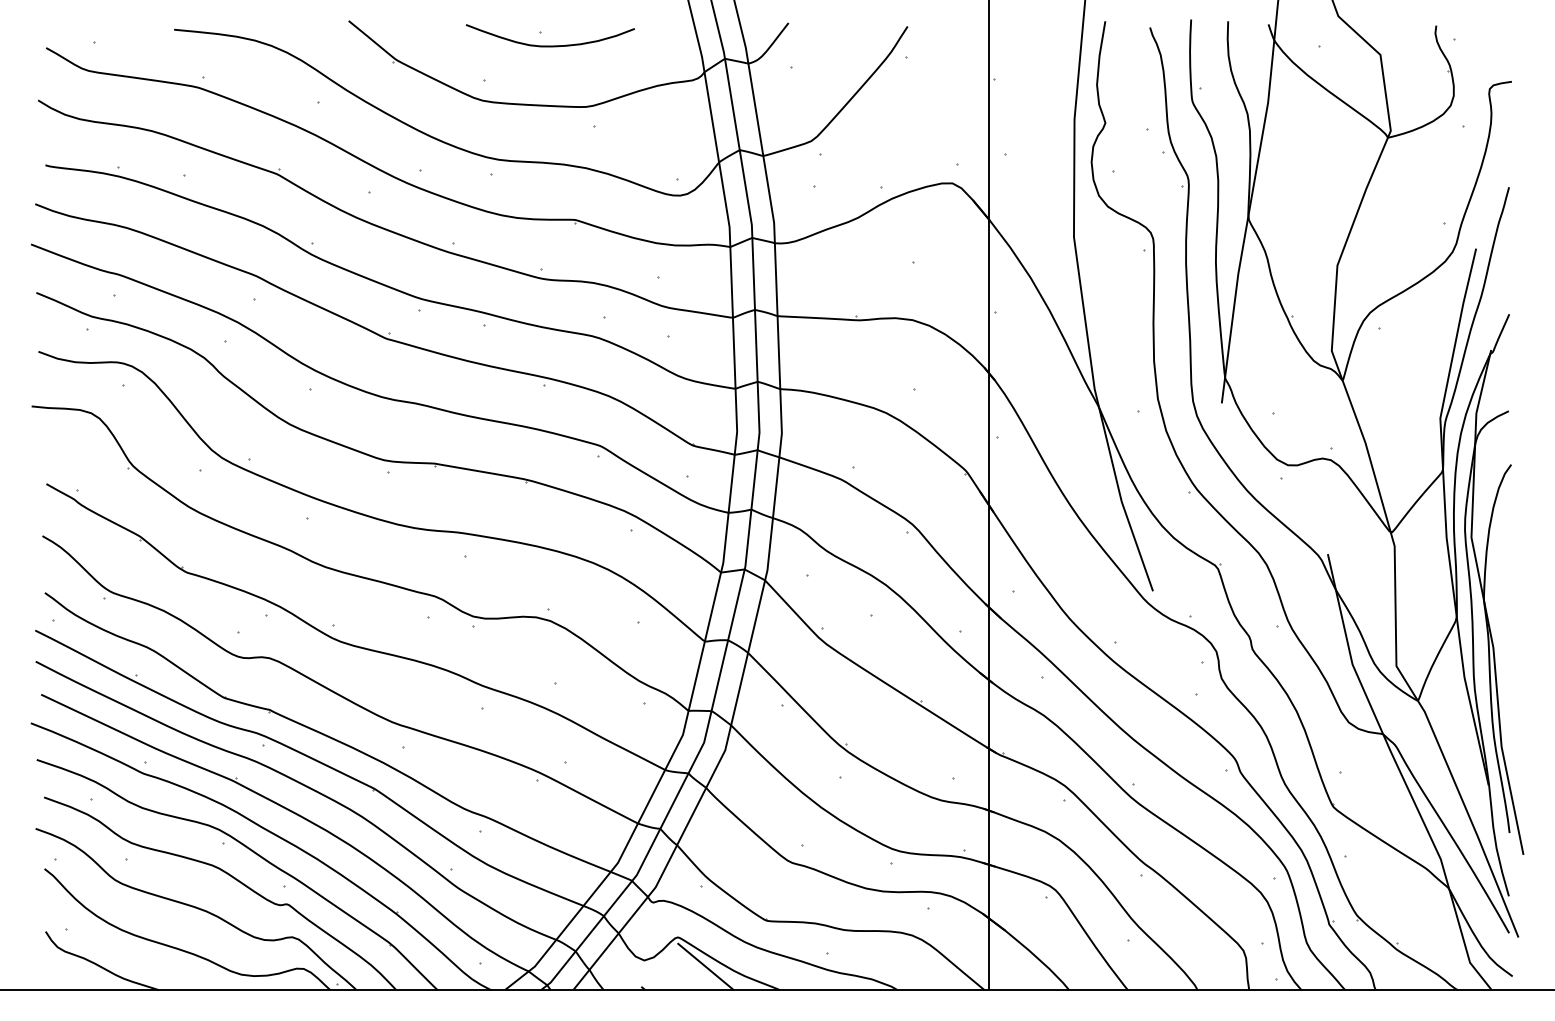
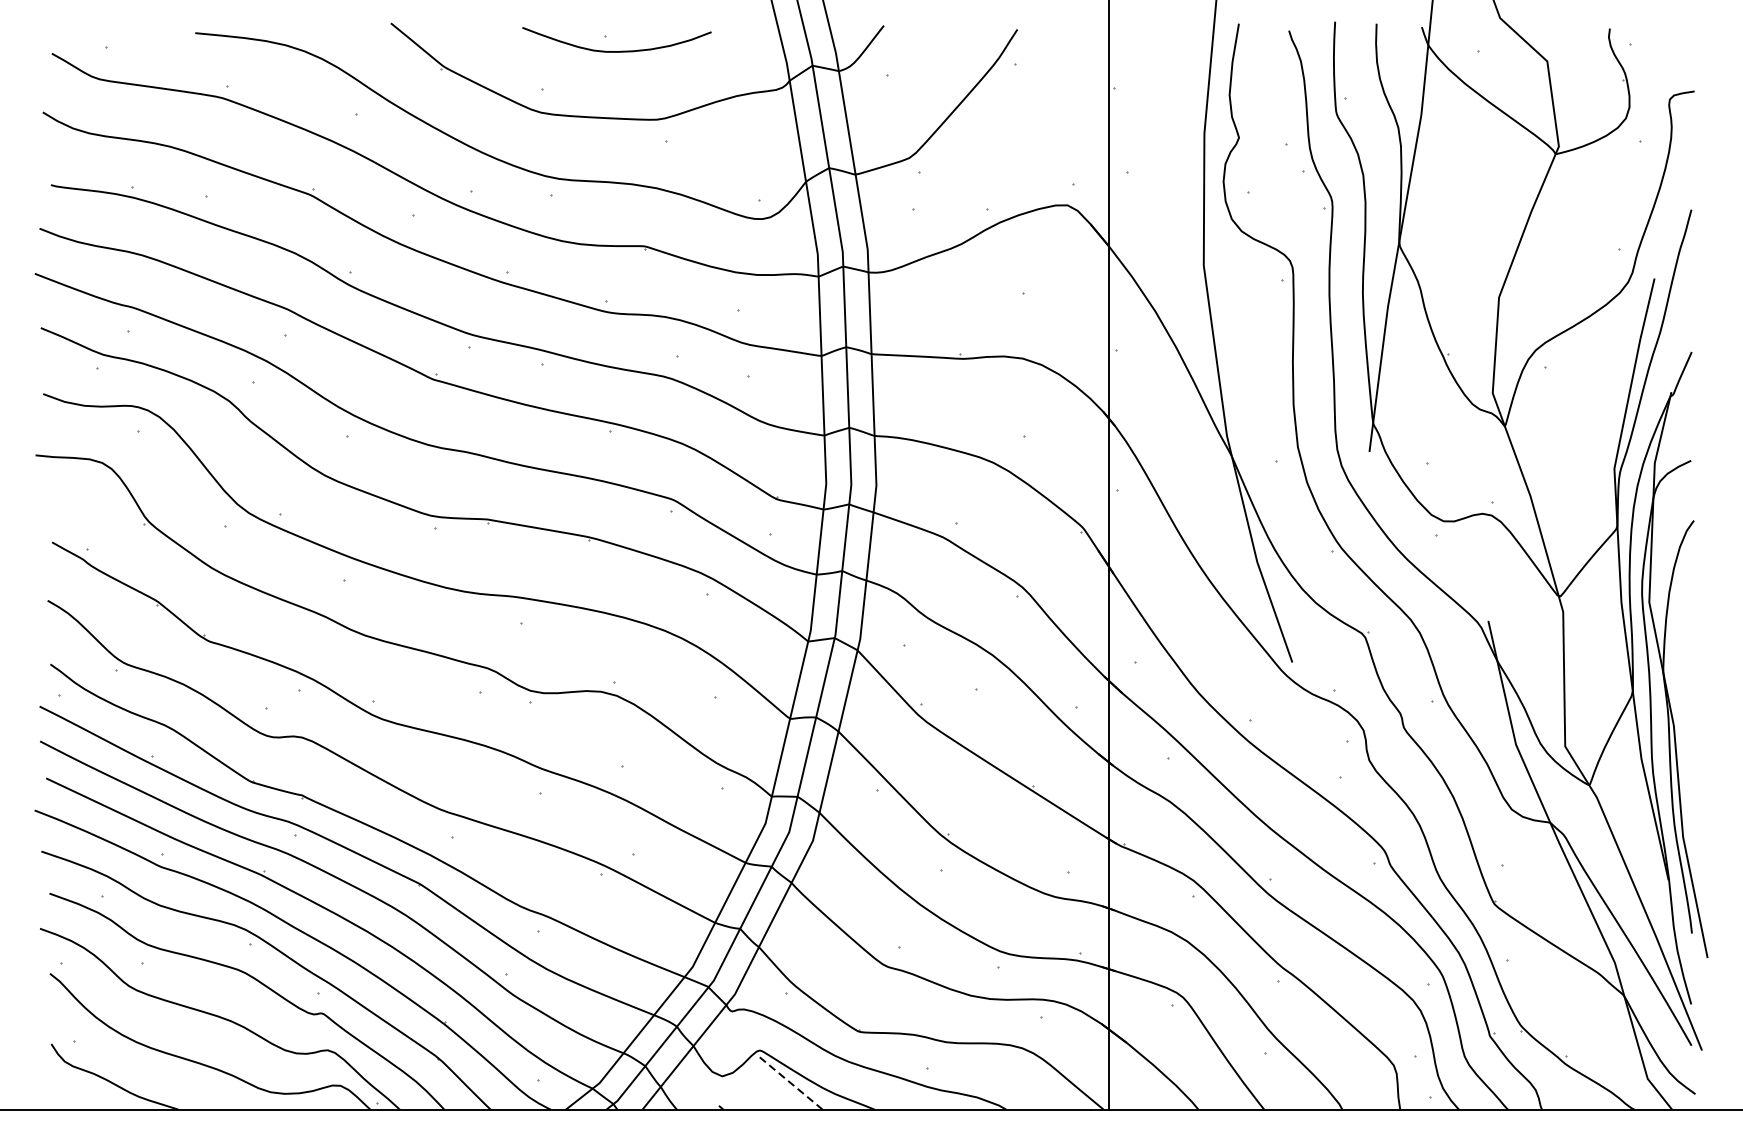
line: (705, 966) -> (790, 1083), solid -> dashed

